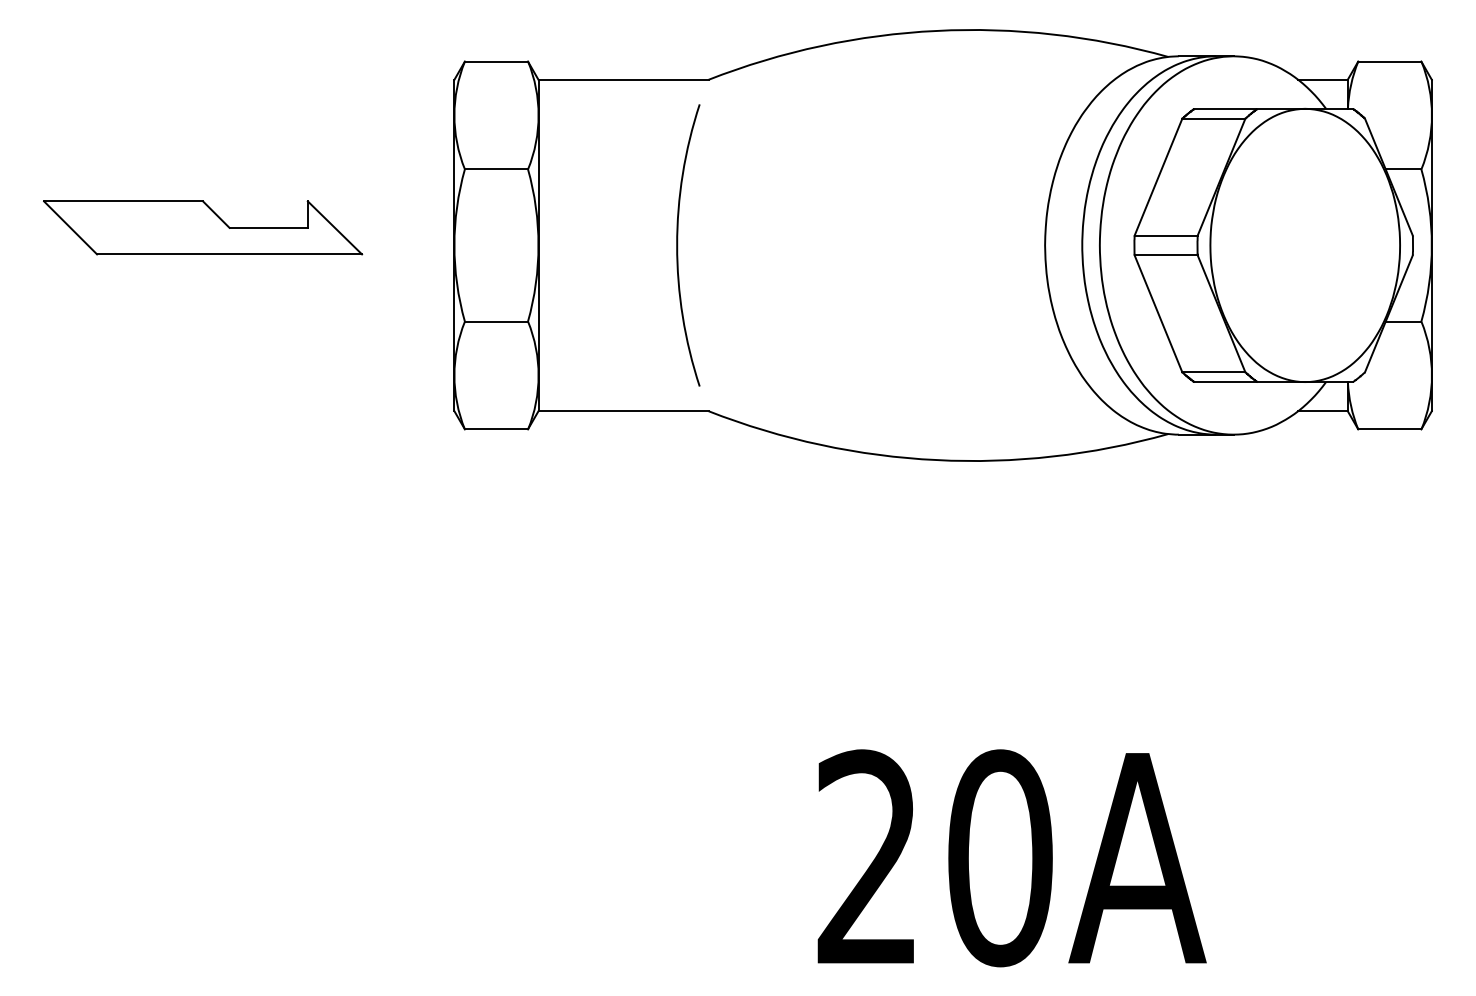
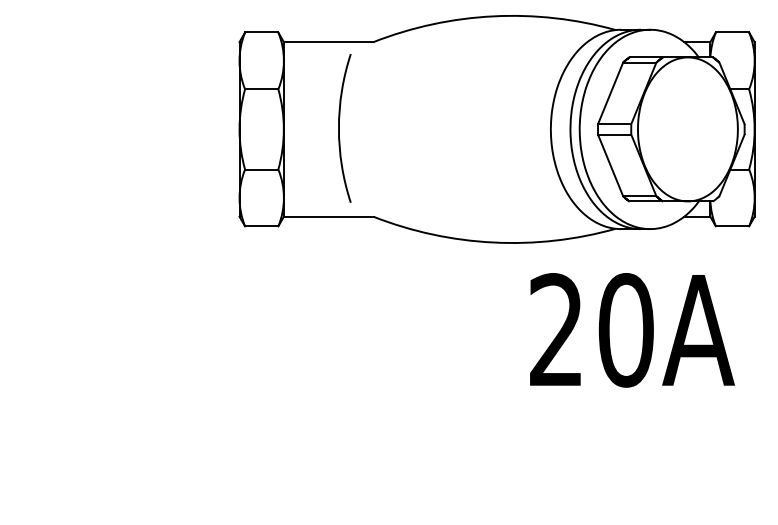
part: (201, 228) -> (106, 120), removed
arc: (678, 245) -> (339, 128), moved
text: (1012, 858) -> (632, 330), moved

